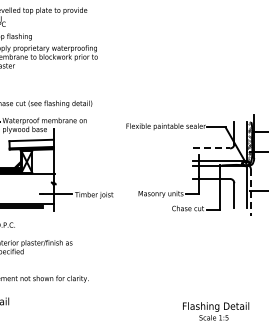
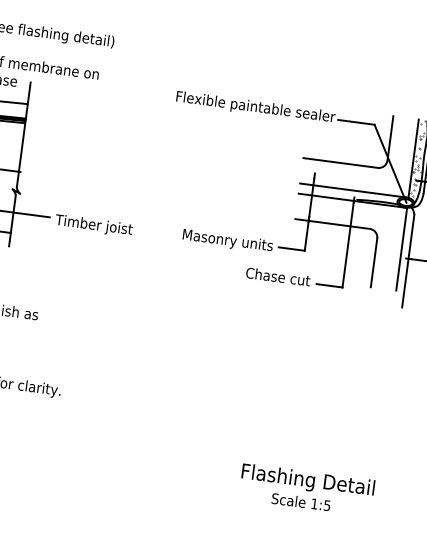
line: (211, 148) -> (340, 163), dashed -> solid
line: (251, 192) -> (409, 261), dashed -> solid

